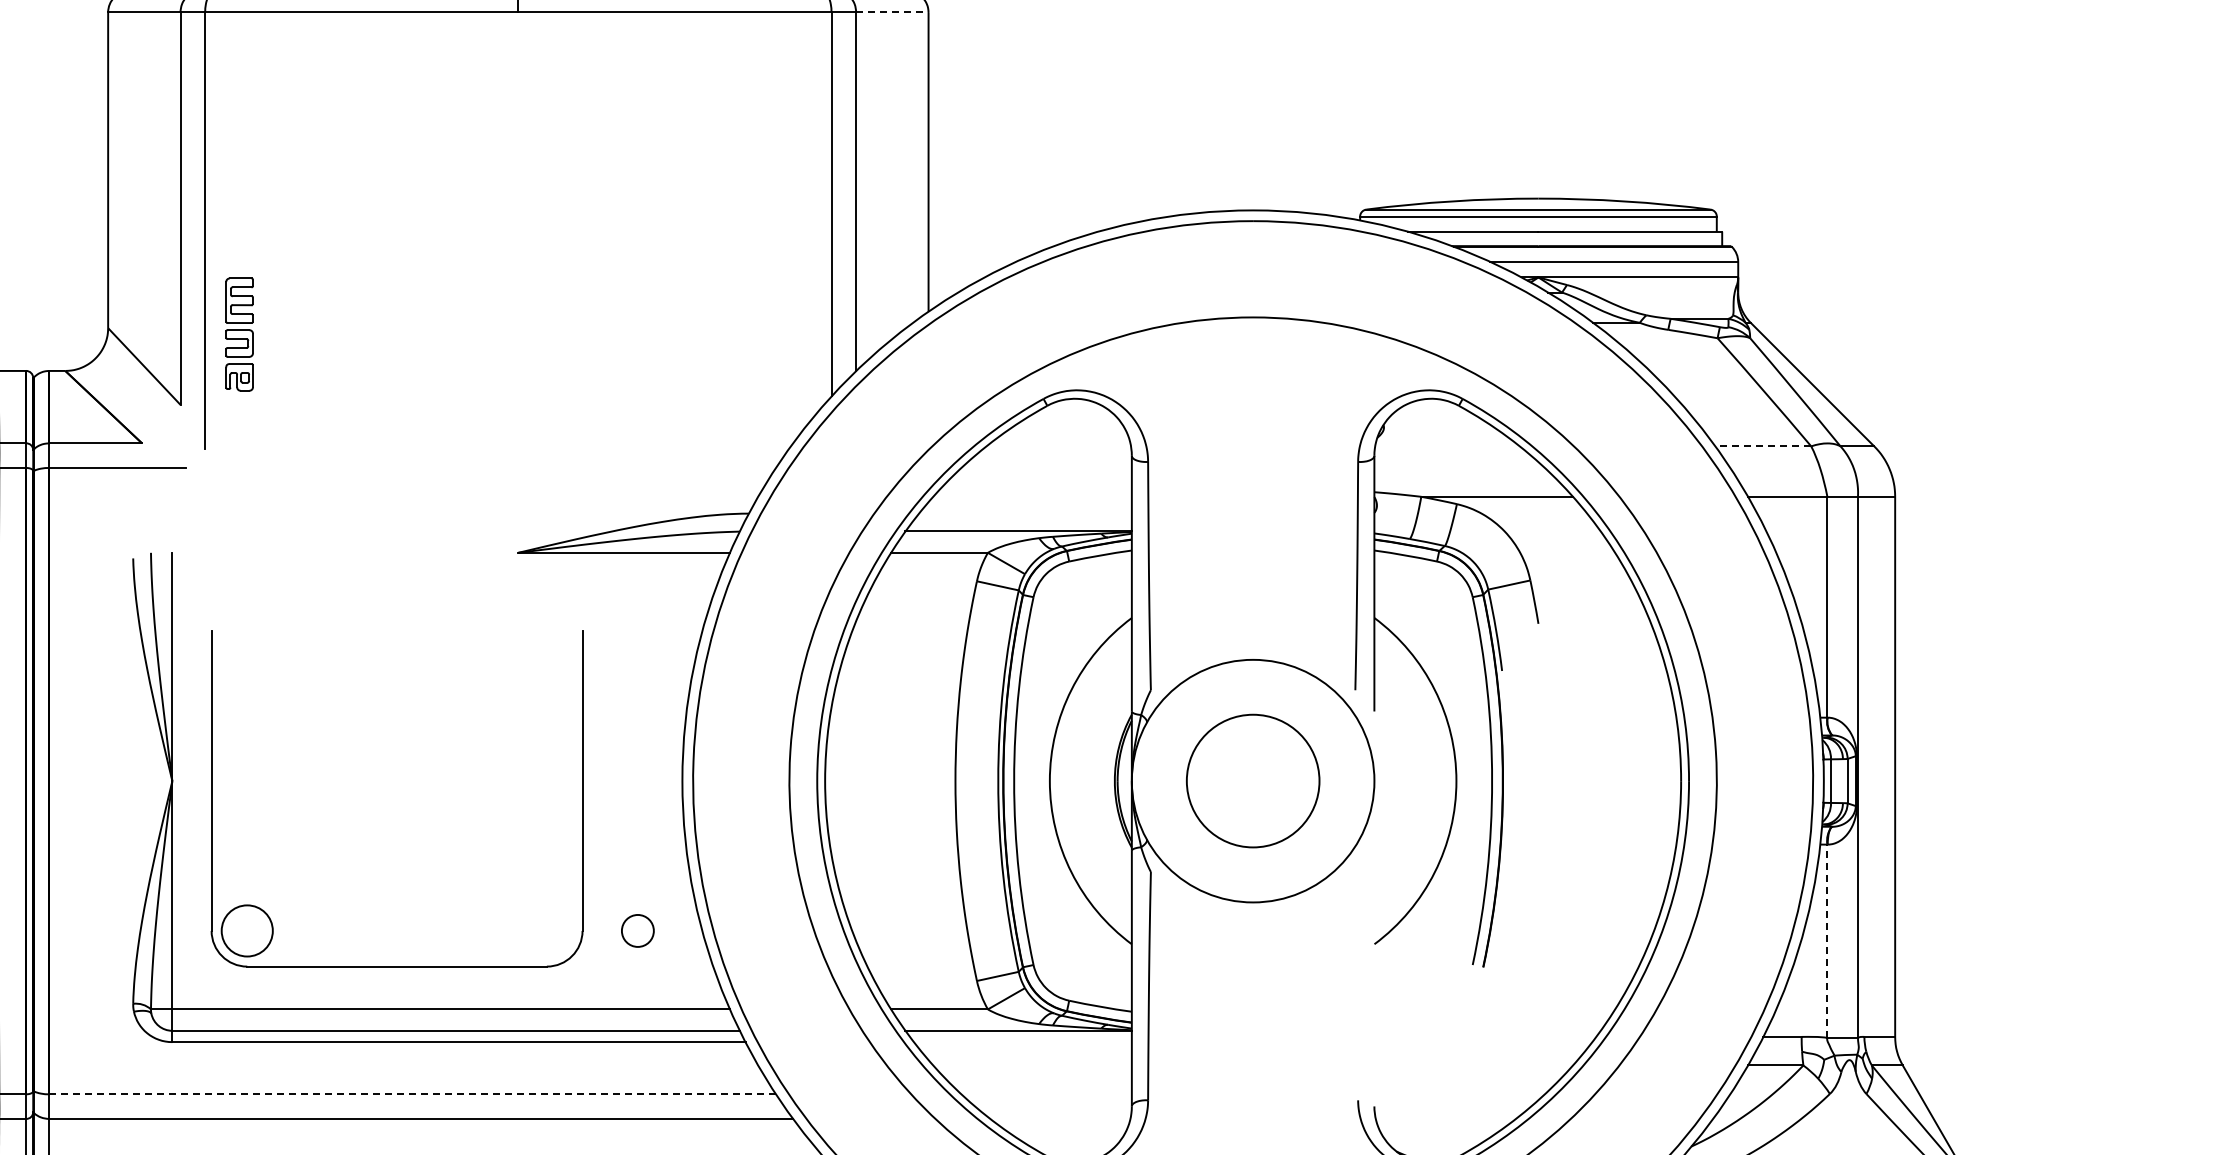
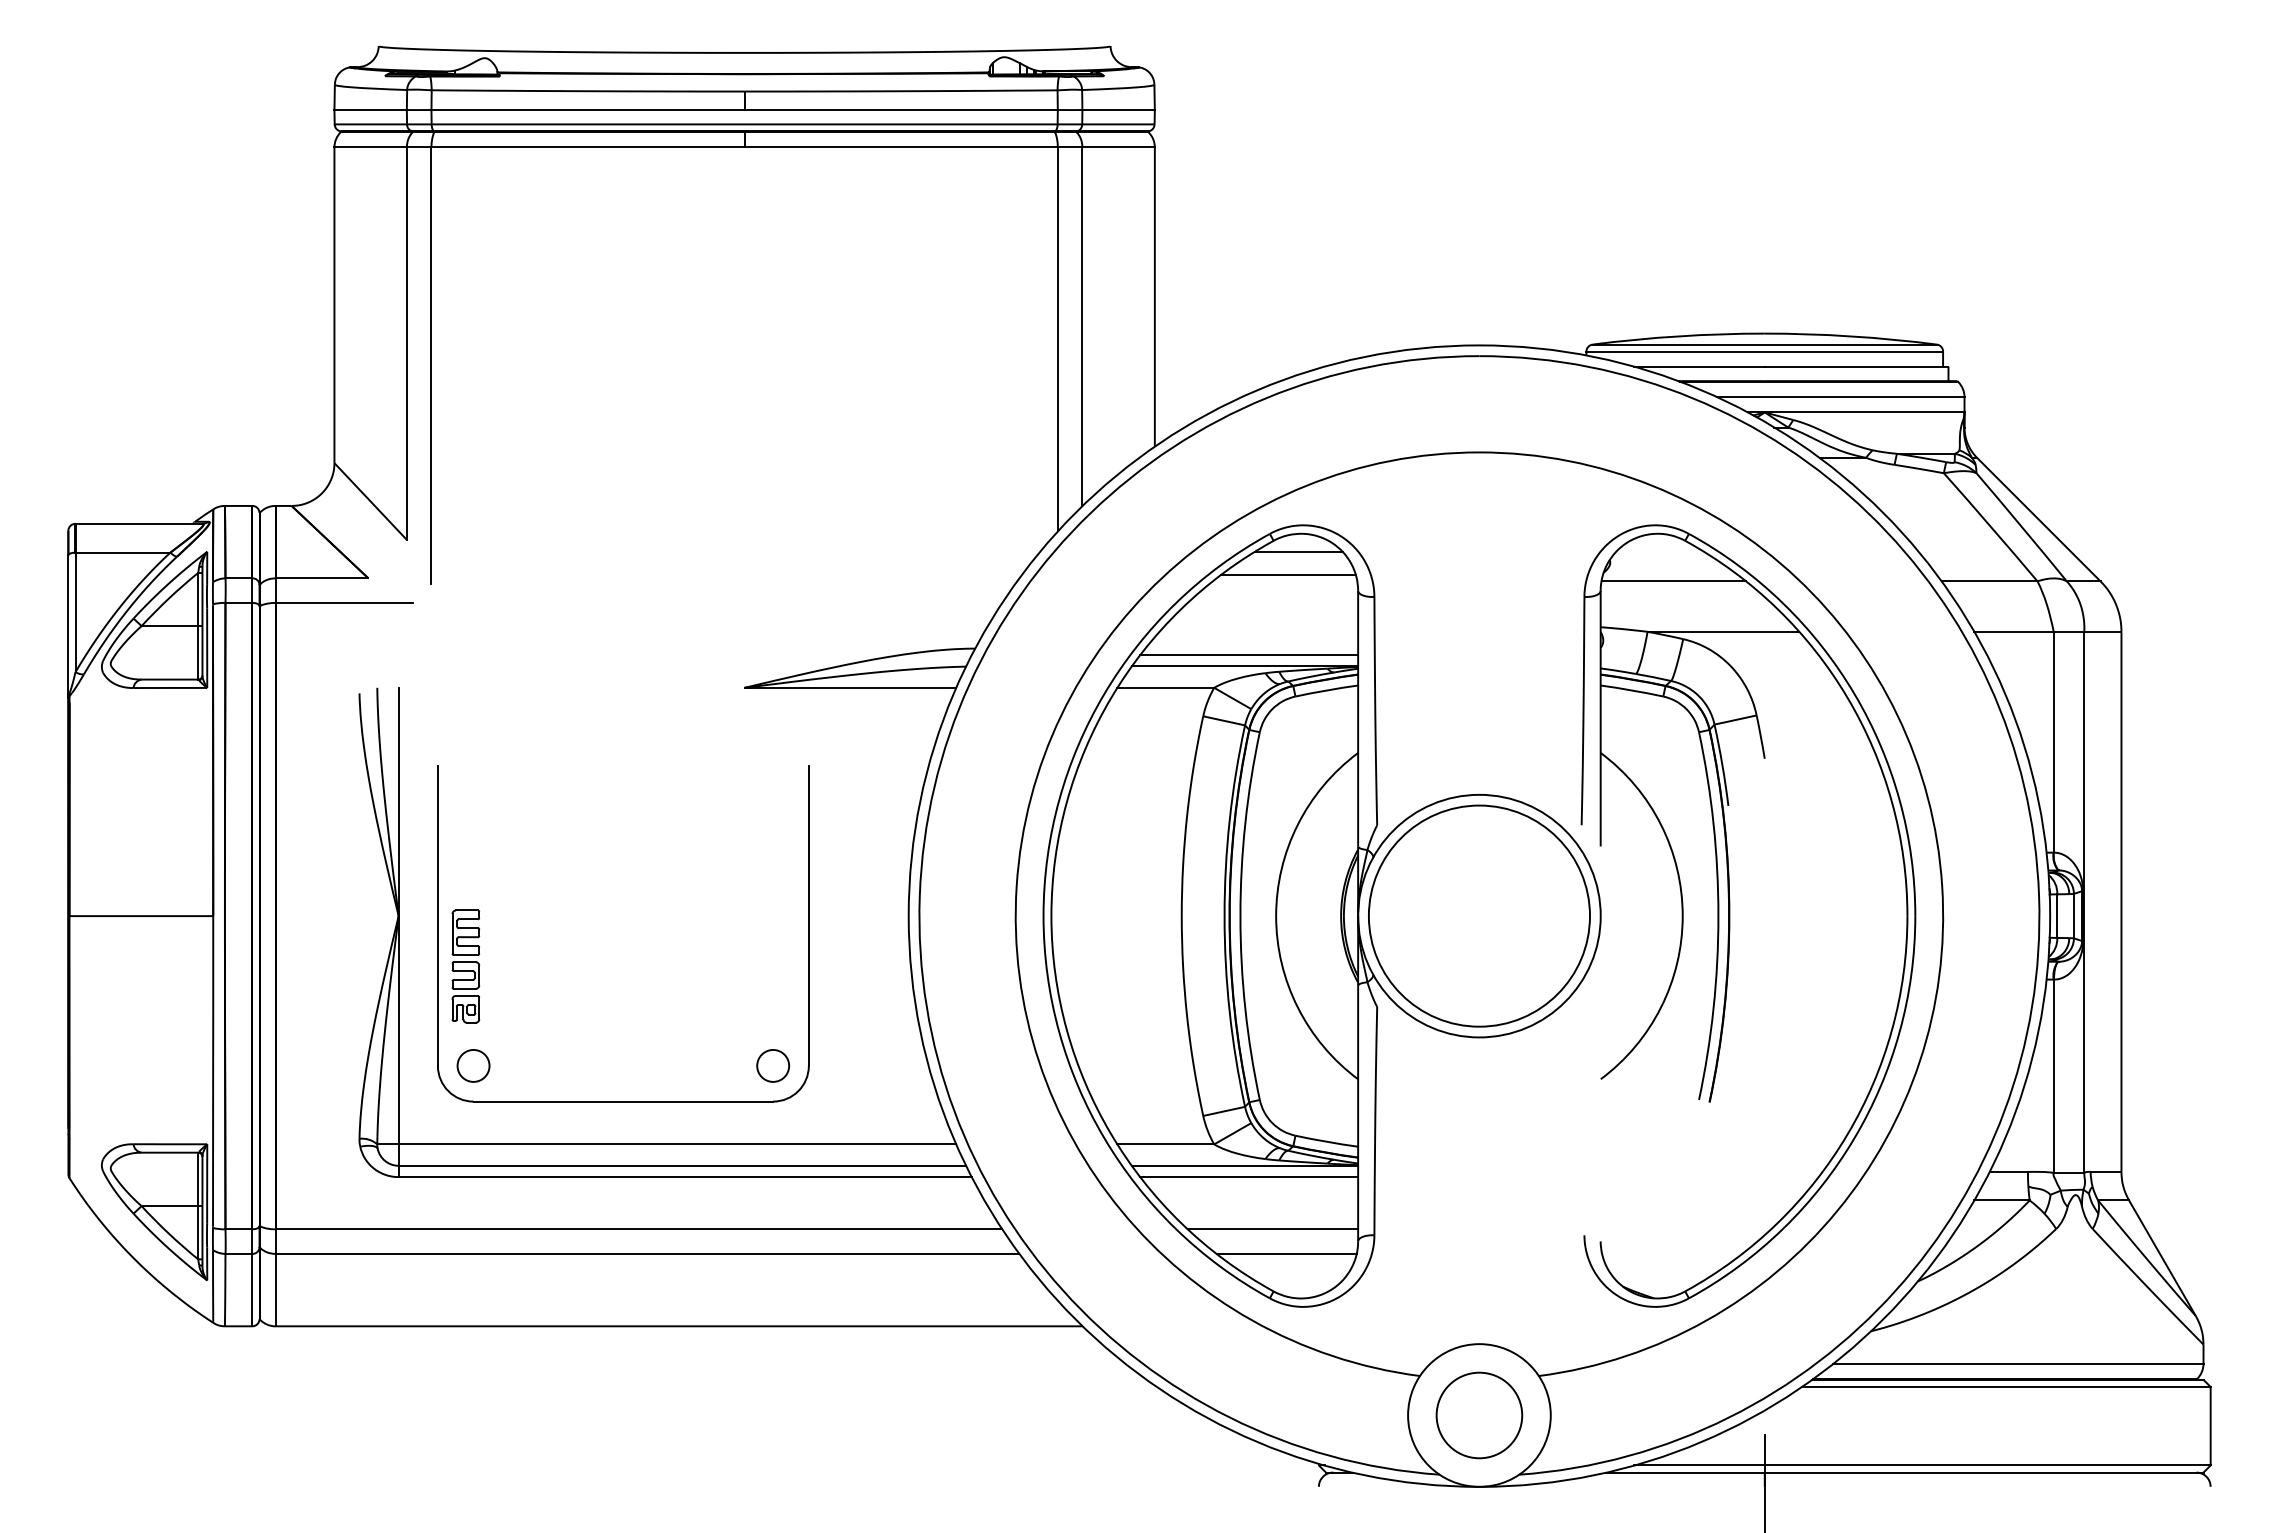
line: (893, 12) -> (1119, 147), dashed -> solid
part: (239, 334) -> (465, 966), moved
line: (1072, 416) -> (1298, 551), added
line: (1062, 439) -> (1288, 574), added
line: (1447, 446) -> (1673, 581), added
line: (1763, 446) -> (1989, 581), dashed -> solid
line: (1023, 520) -> (1249, 655), added
circle: (1253, 780) -> (1479, 915), size x1.67
circle: (247, 930) -> (473, 1065), size x0.62
circle: (637, 930) -> (772, 1065), moved
line: (1827, 941) -> (2053, 1076), dashed -> solid
line: (1023, 1042) -> (1249, 1177), added
line: (413, 1094) -> (639, 1229), dashed -> solid
line: (1046, 1094) -> (1272, 1229), added
line: (1060, 1118) -> (1286, 1253), added

